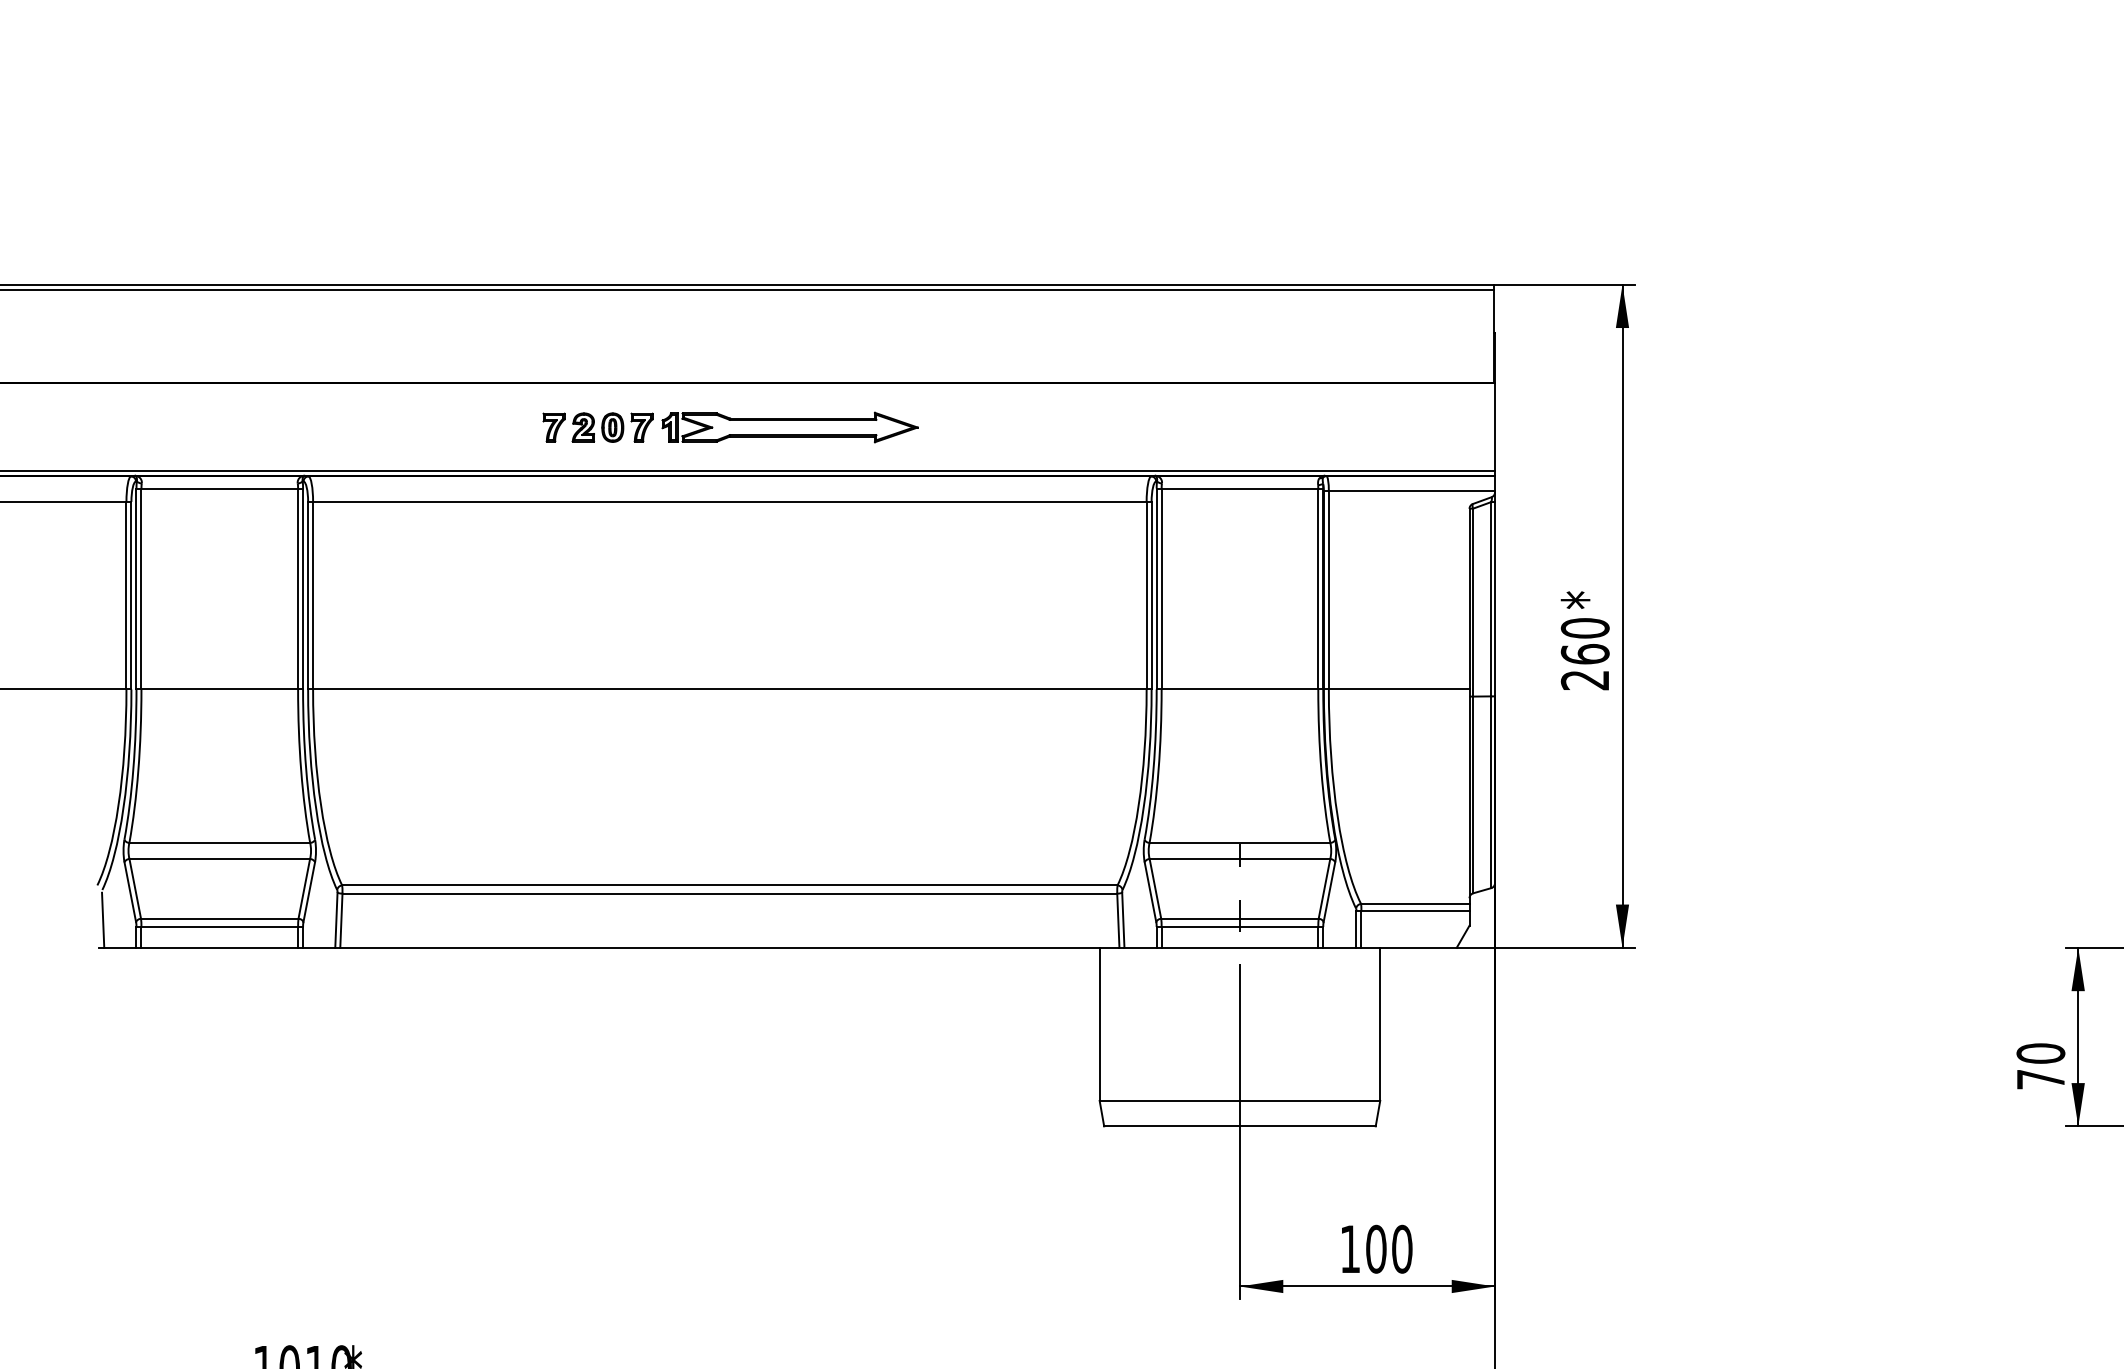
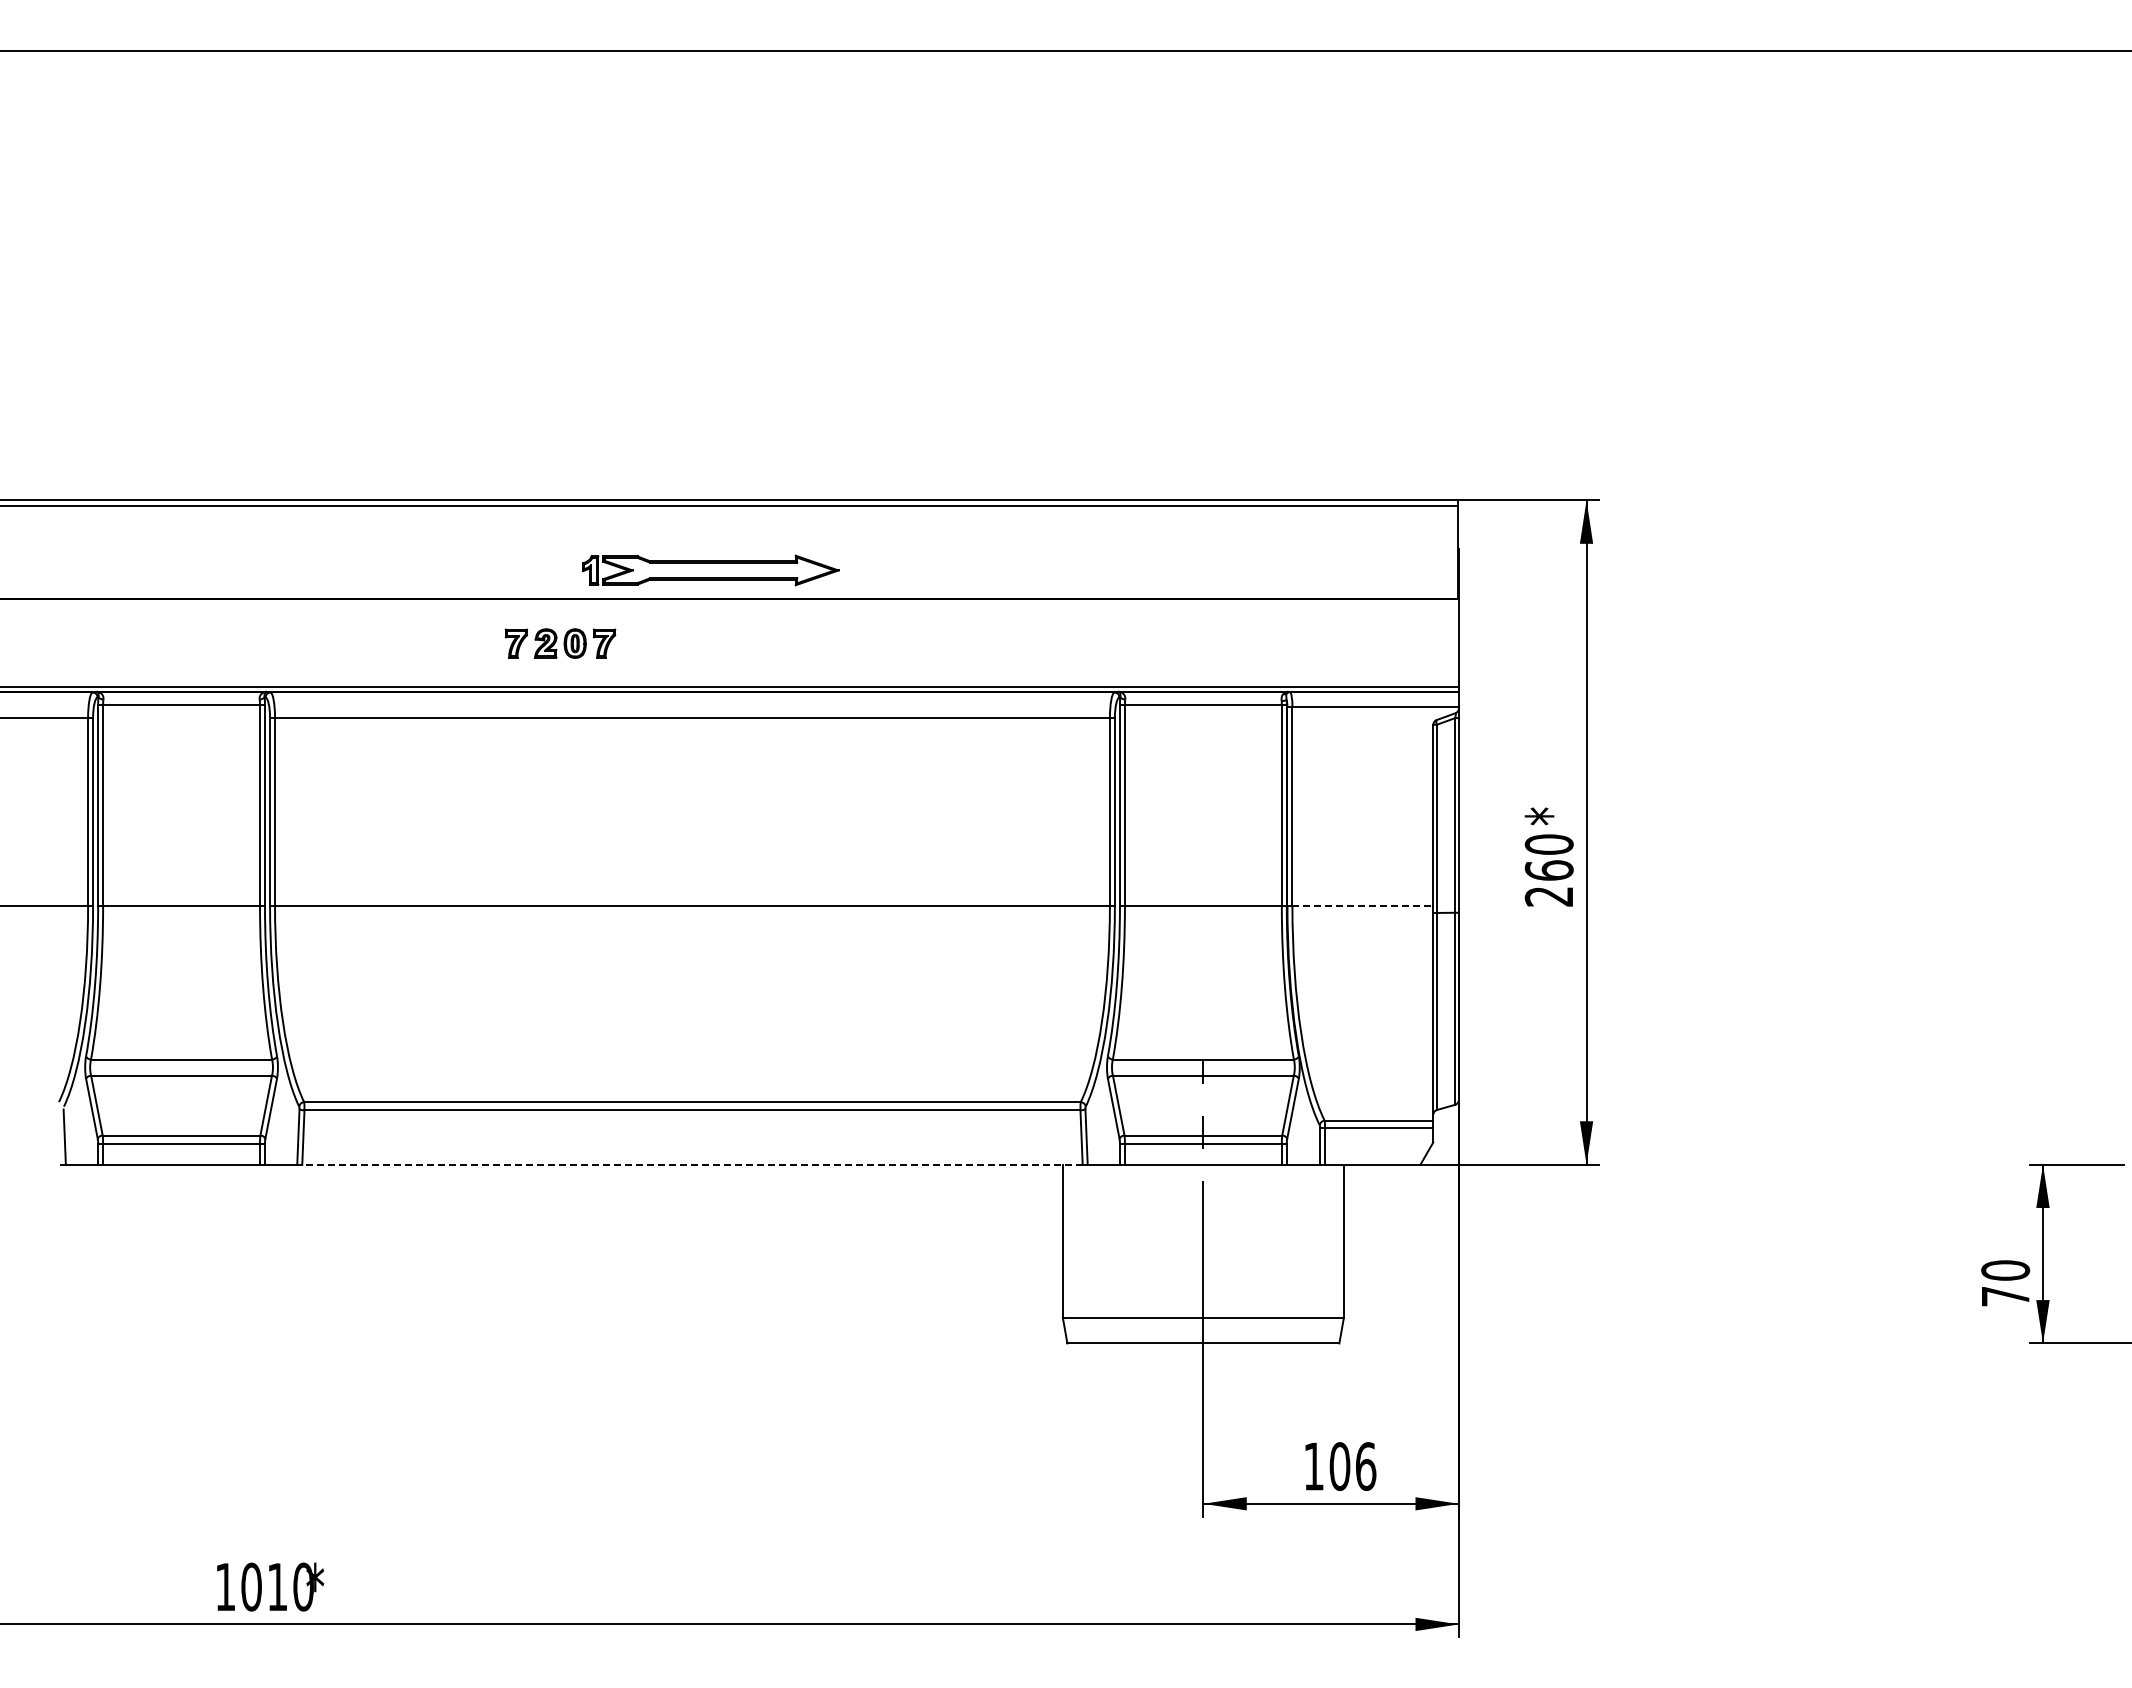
part: (789, 427) -> (710, 570), moved
line: (1399, 689) -> (1363, 905), solid -> dashed
line: (728, 947) -> (691, 1164), solid -> dashed
text: (1401, 1249) -> (1365, 1466), 100 -> 106

